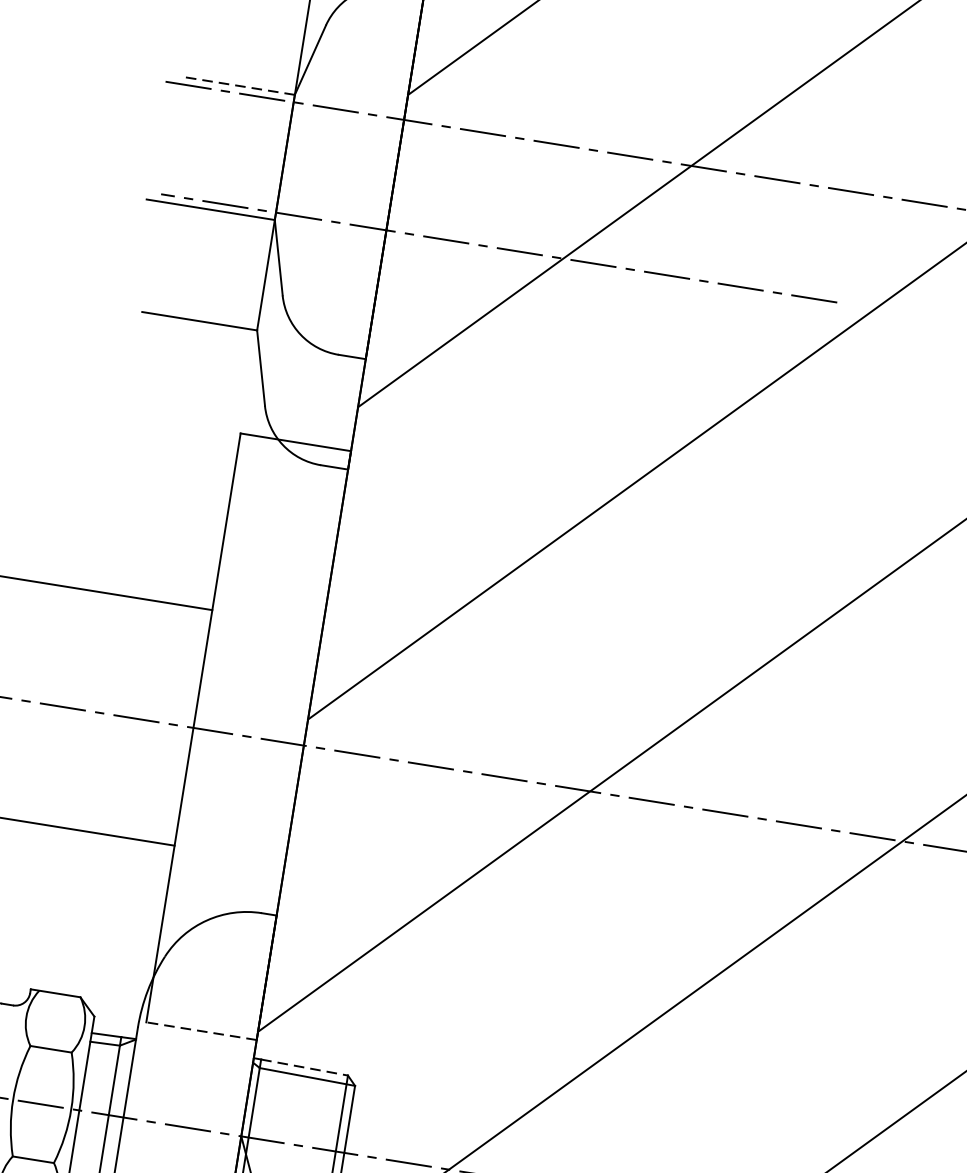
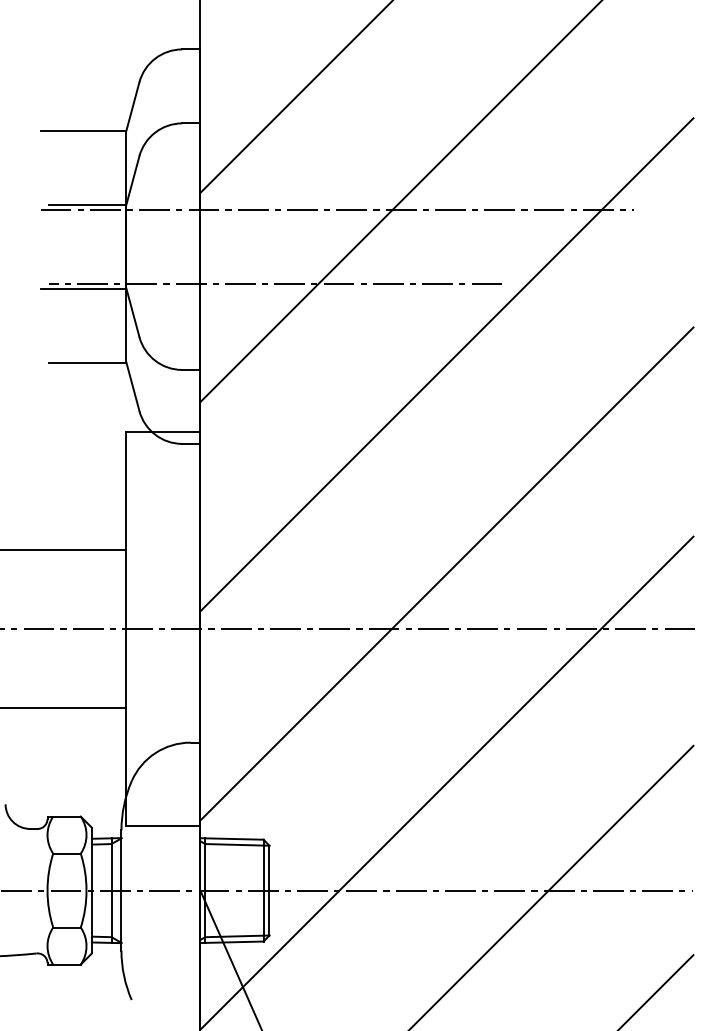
line: (236, 85) -> (87, 204), dashed -> solid
line: (201, 1031) -> (163, 826), dashed -> solid
line: (304, 1068) -> (234, 839), dashed -> solid

